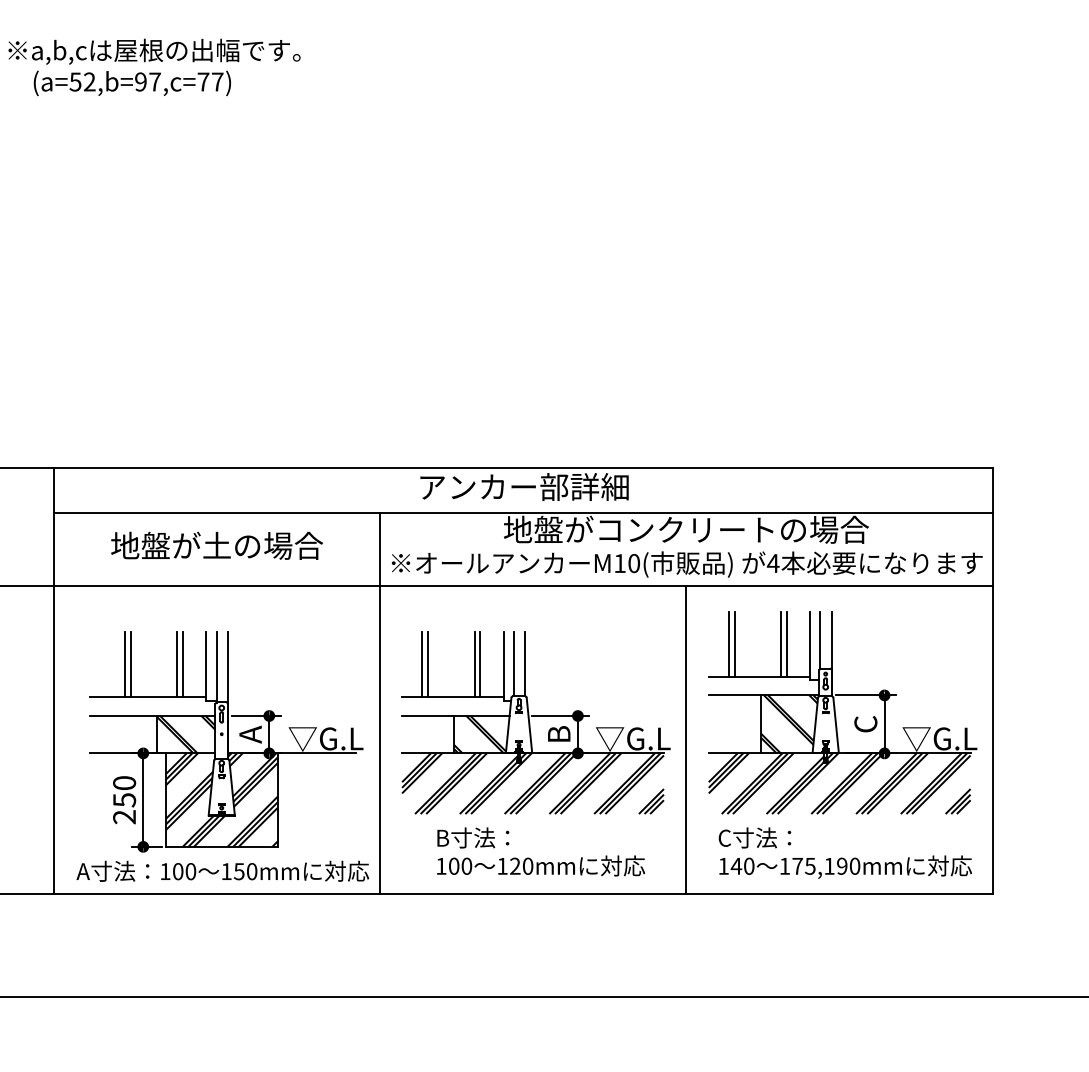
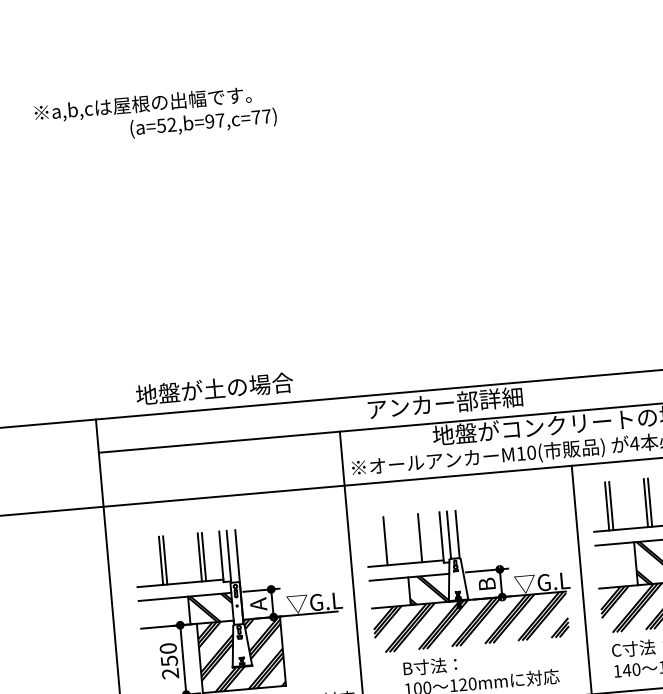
text: (131, 83) -> (202, 123), moved
text: (216, 545) -> (214, 388), moved
line: (422, 664) -> (381, 541), removed
line: (480, 664) -> (424, 537), removed

